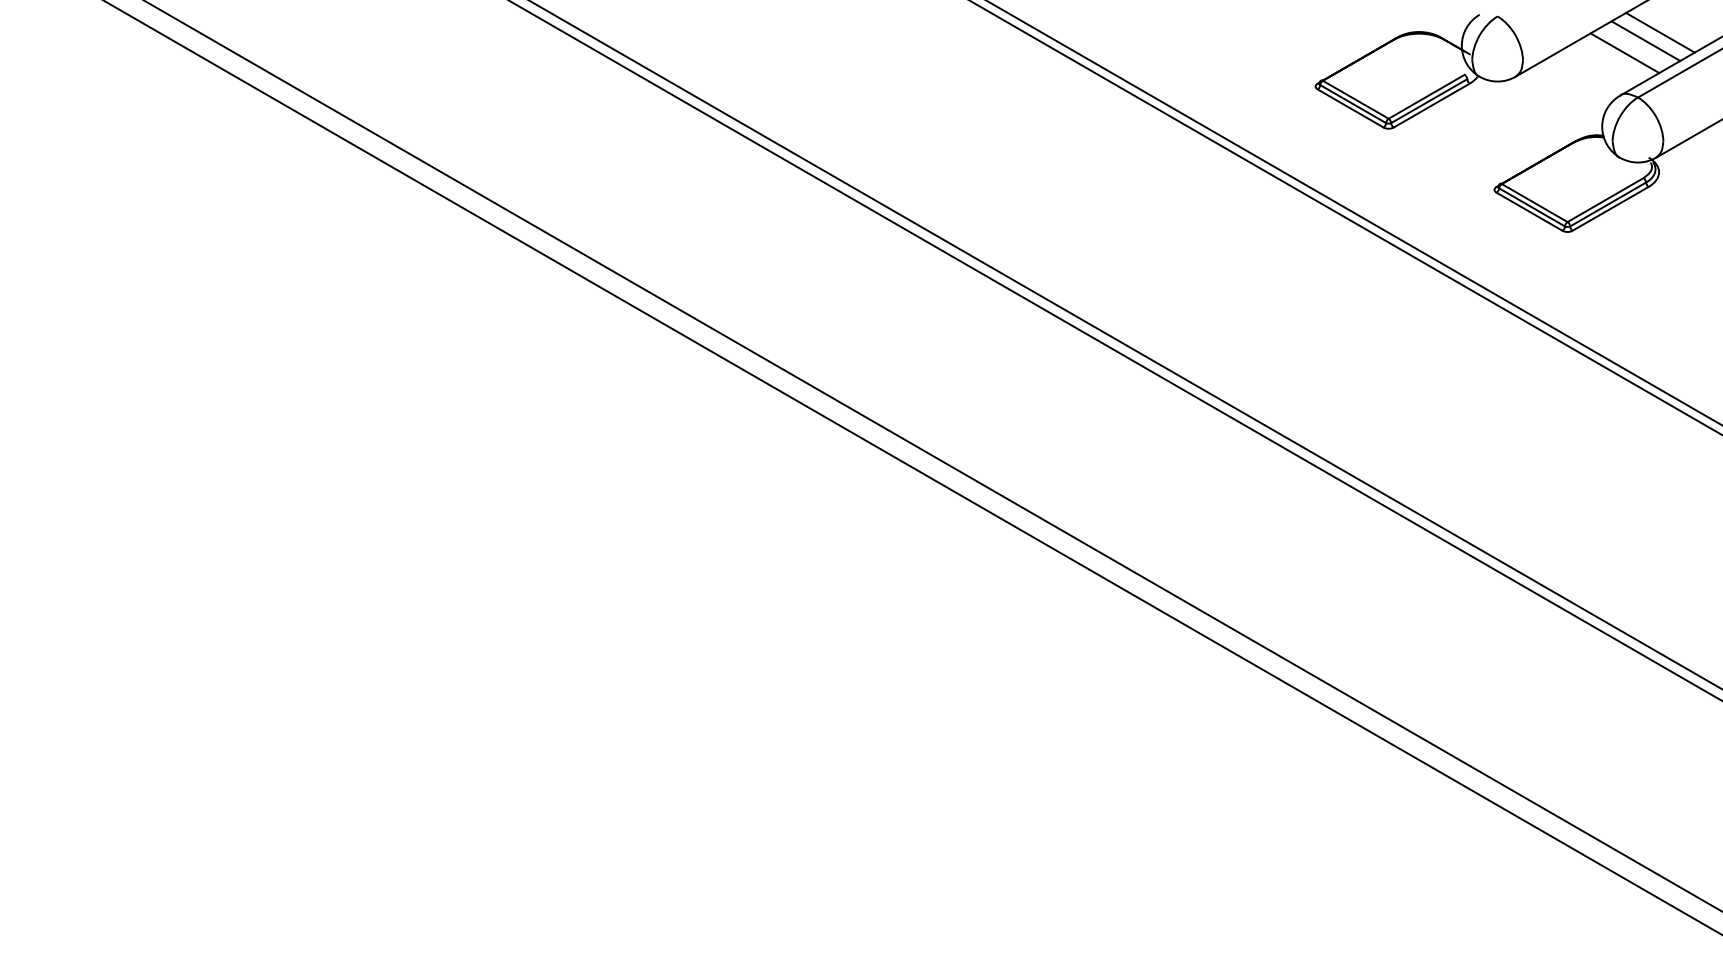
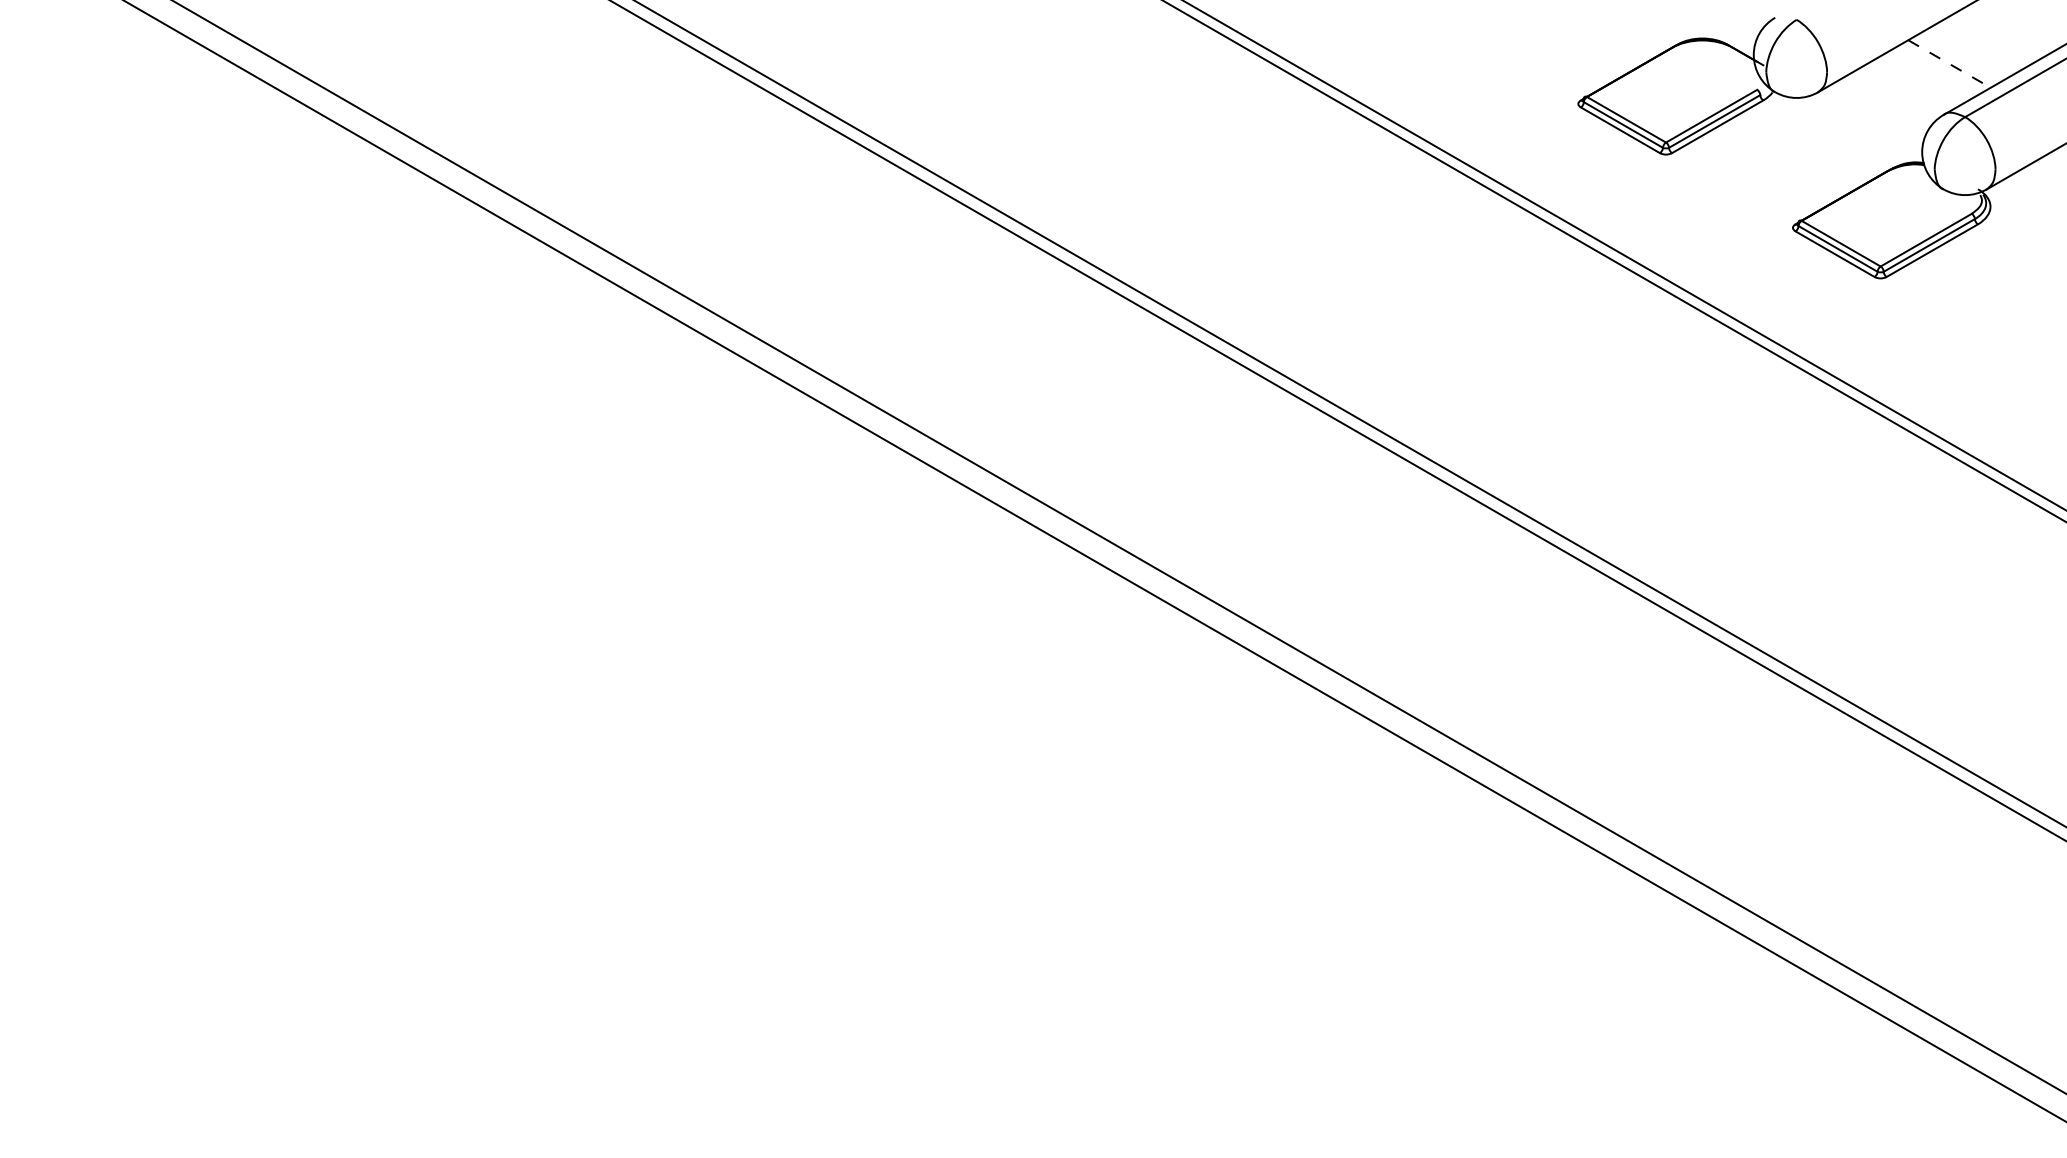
line: (1660, 32) -> (1992, 39), removed
line: (1645, 41) -> (1974, 49), removed
line: (1624, 53) -> (1948, 64), solid -> dashed

